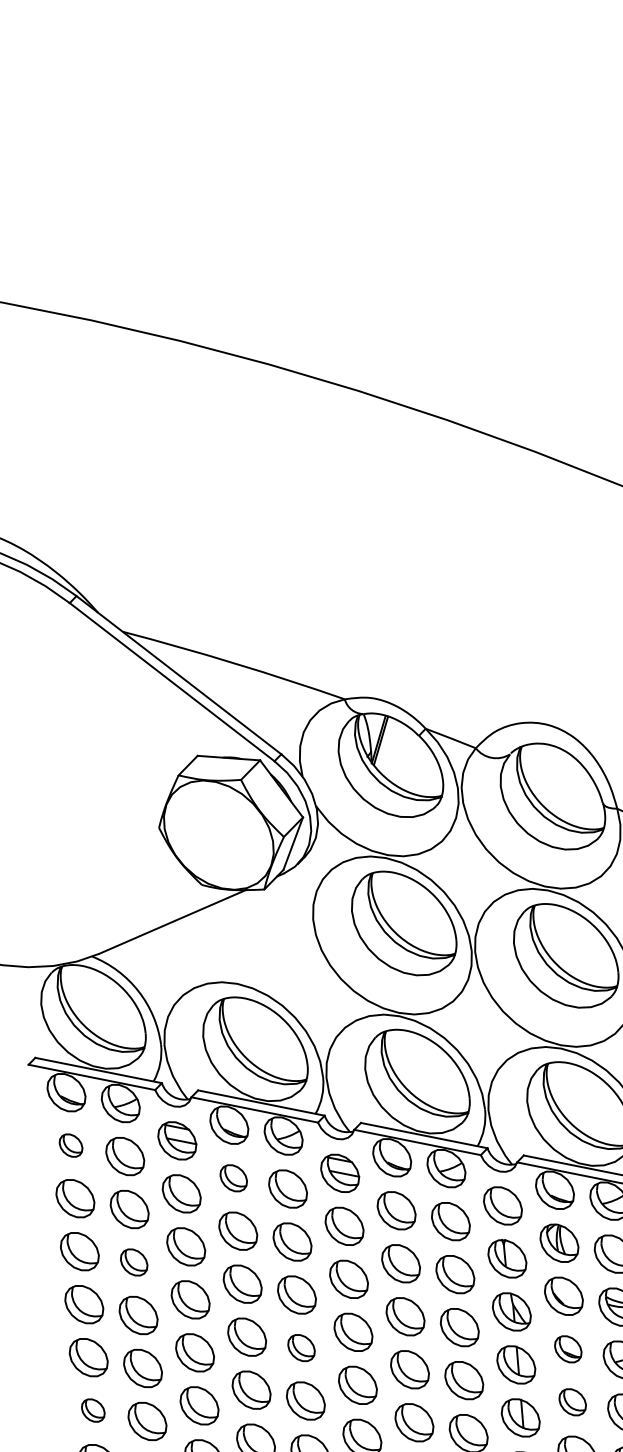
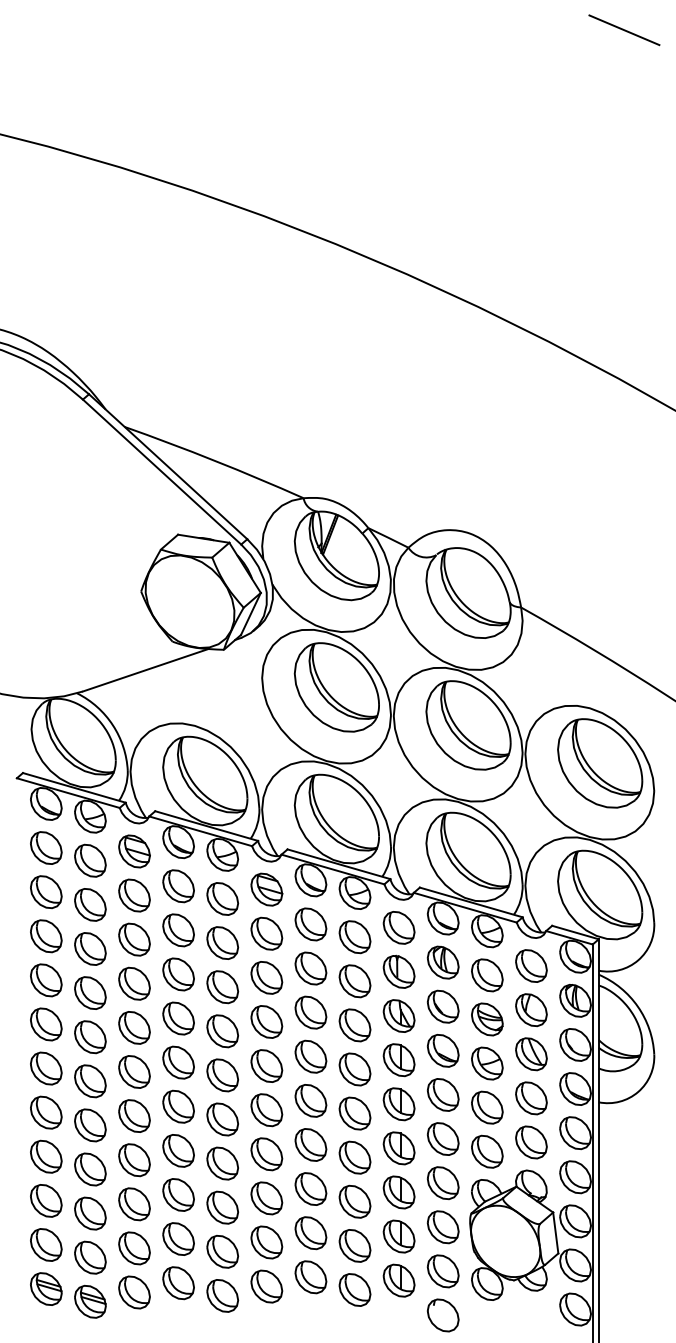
part: (71, 1144) -> (46, 847), size x1.67
part: (233, 1178) -> (178, 886), size x1.43
part: (134, 1261) -> (90, 948), size x1.43
part: (301, 1348) -> (222, 1031), size x1.43
part: (567, 1348) -> (442, 1050), size x1.43
part: (571, 1401) -> (442, 1094), size x1.43
part: (93, 1410) -> (46, 1068), size x1.67

